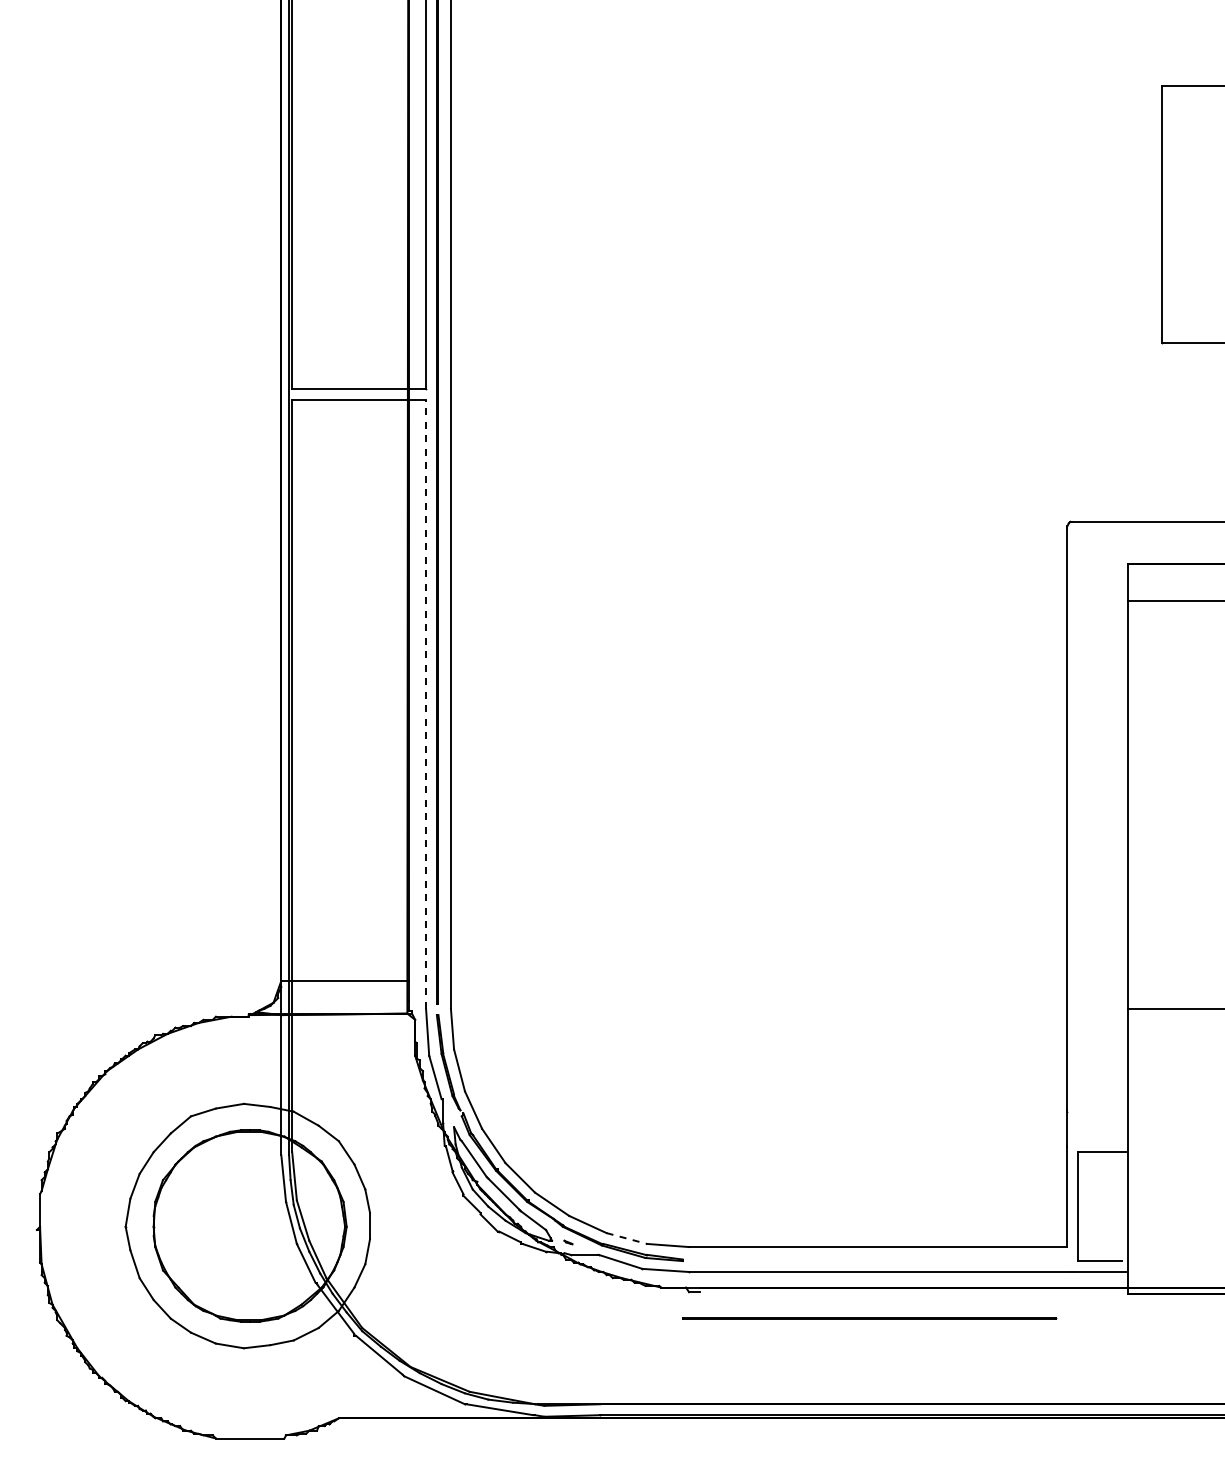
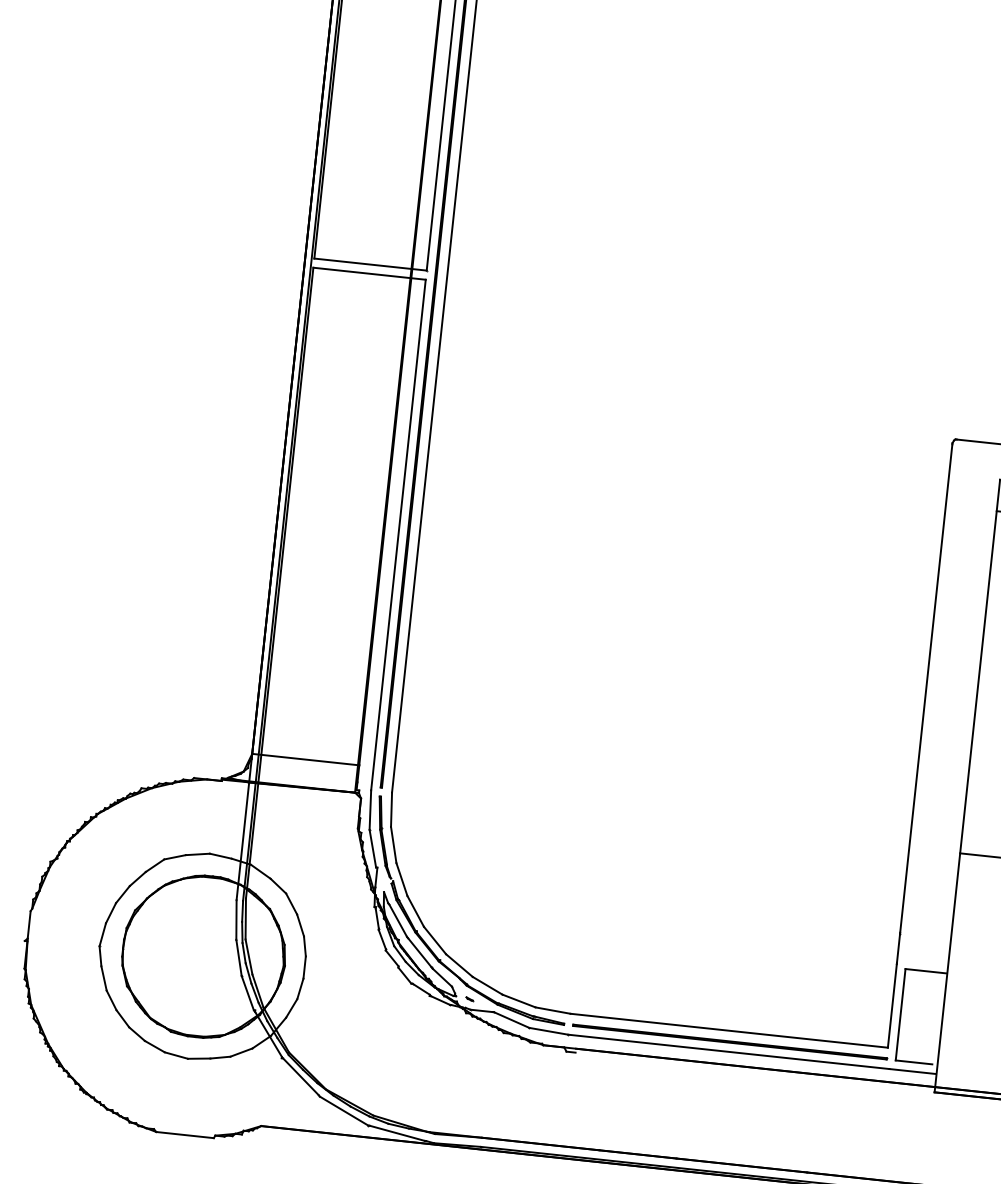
line: (426, 704) -> (398, 534), dashed -> solid
line: (626, 1238) -> (518, 1000), dashed -> solid
line: (869, 1318) -> (729, 1042), moved

